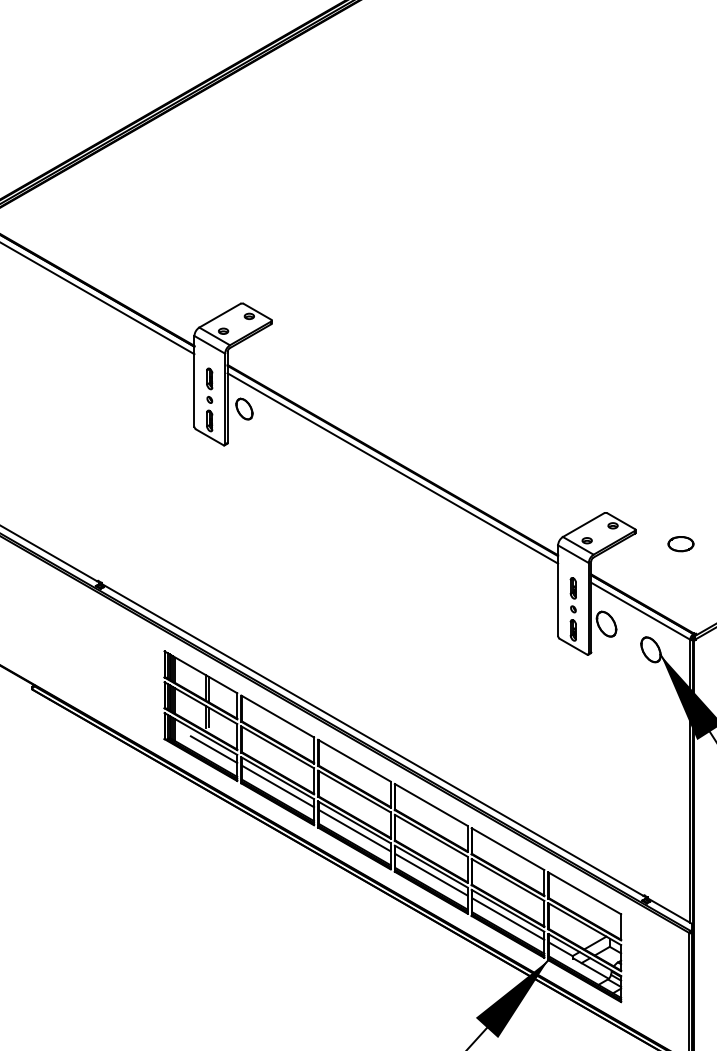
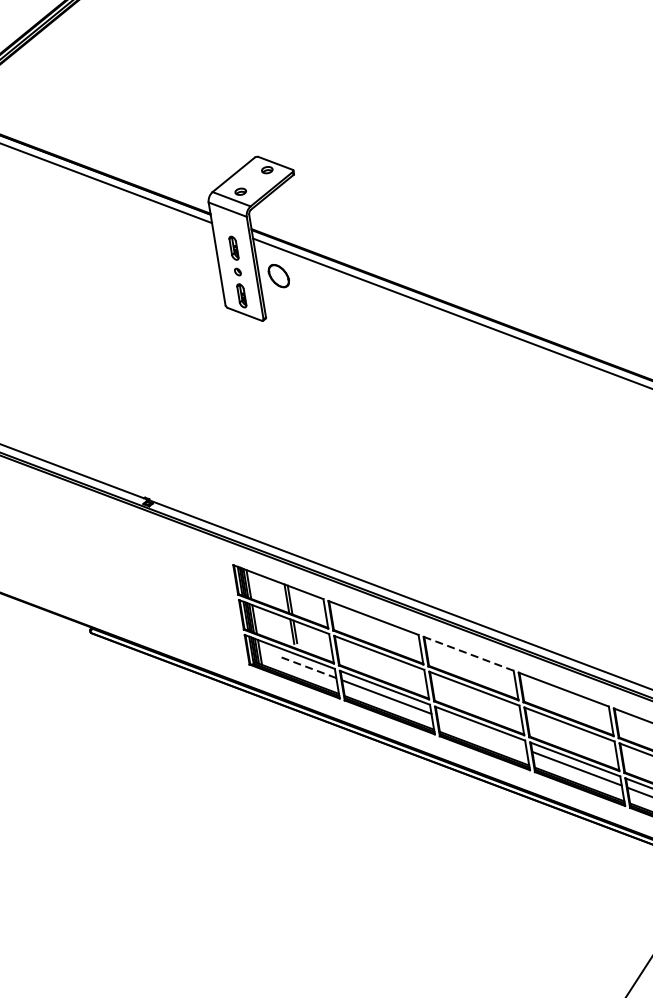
line: (214, 749) -> (308, 667), solid -> dashed
line: (354, 760) -> (468, 653), solid -> dashed
line: (354, 830) -> (481, 732), removed

